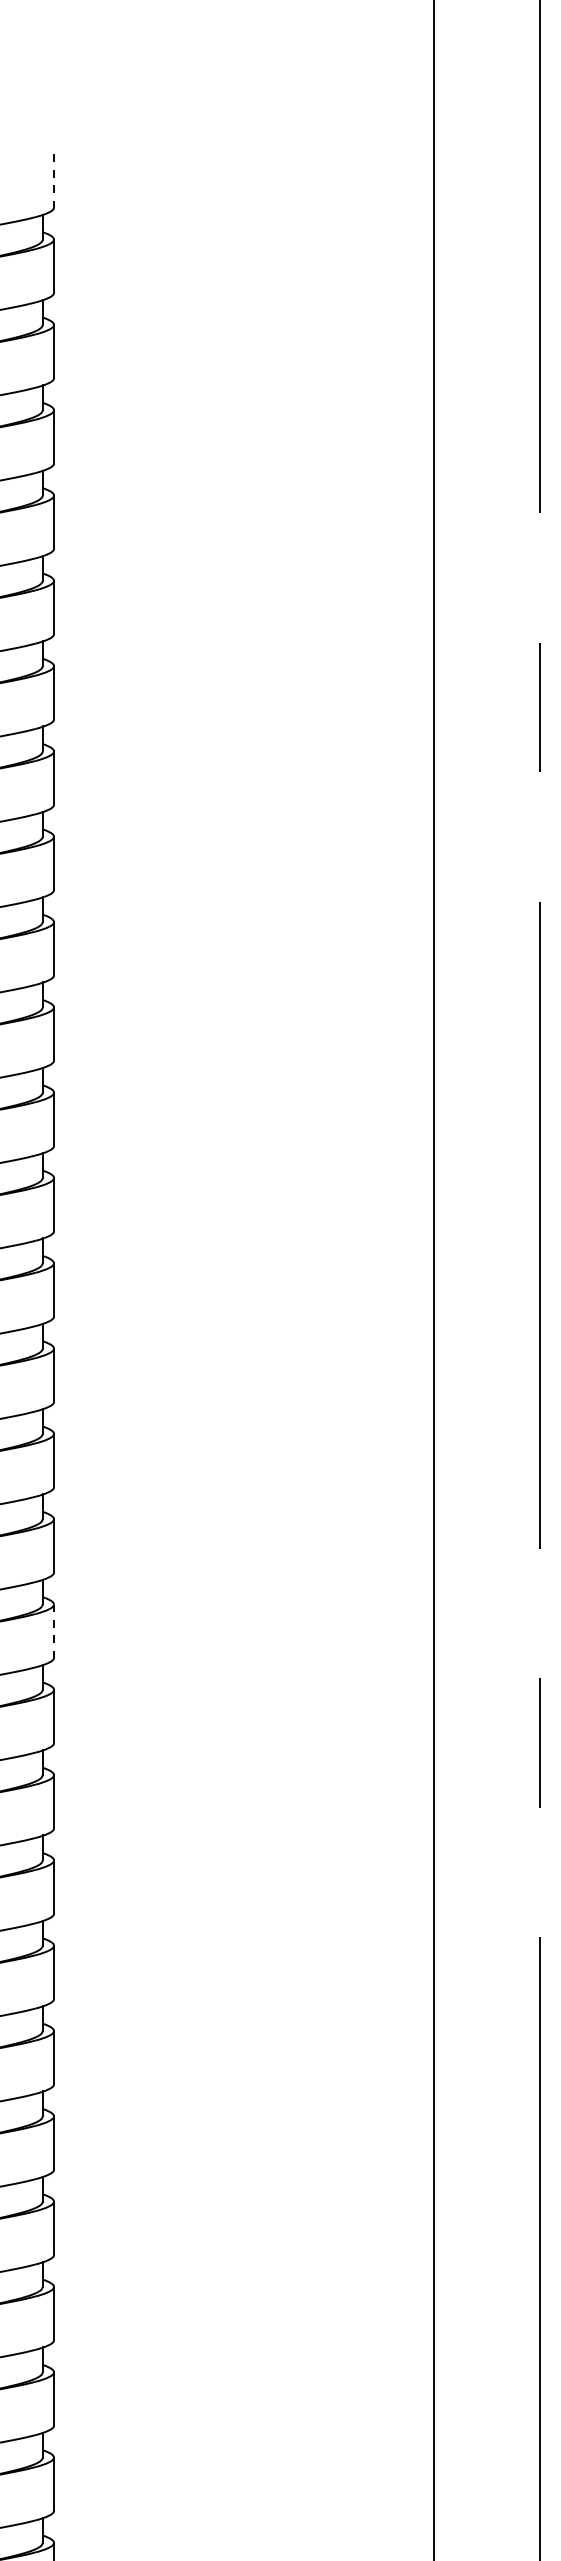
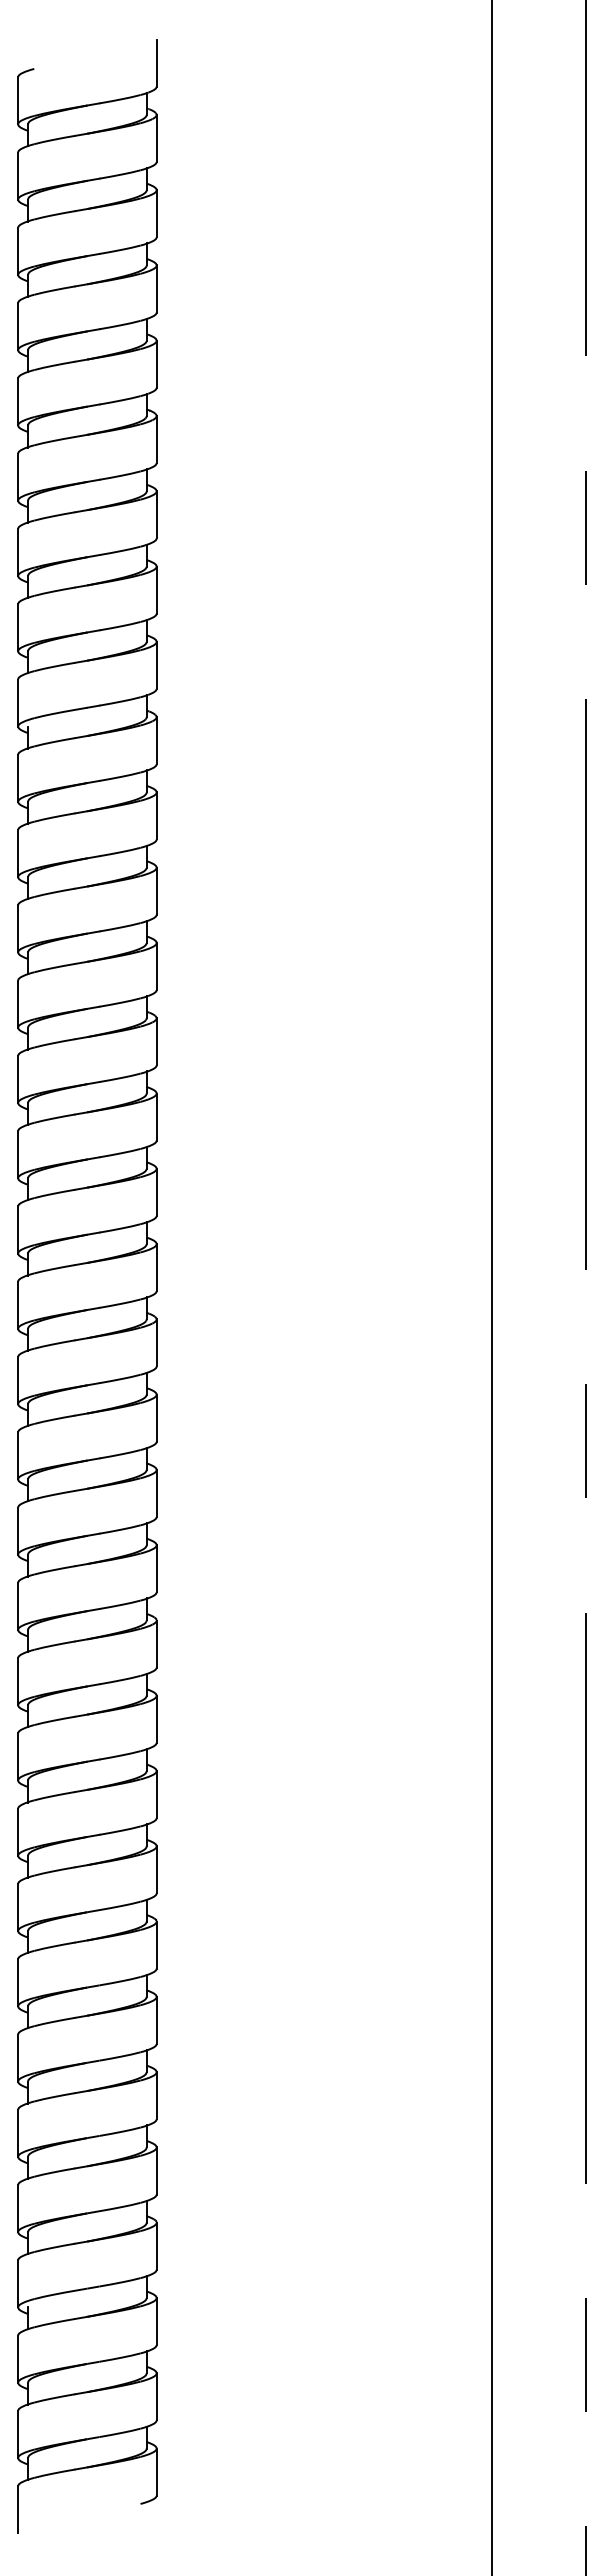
line: (53, 181) -> (156, 63), dashed -> solid
line: (53, 1630) -> (156, 1342), dashed -> solid

